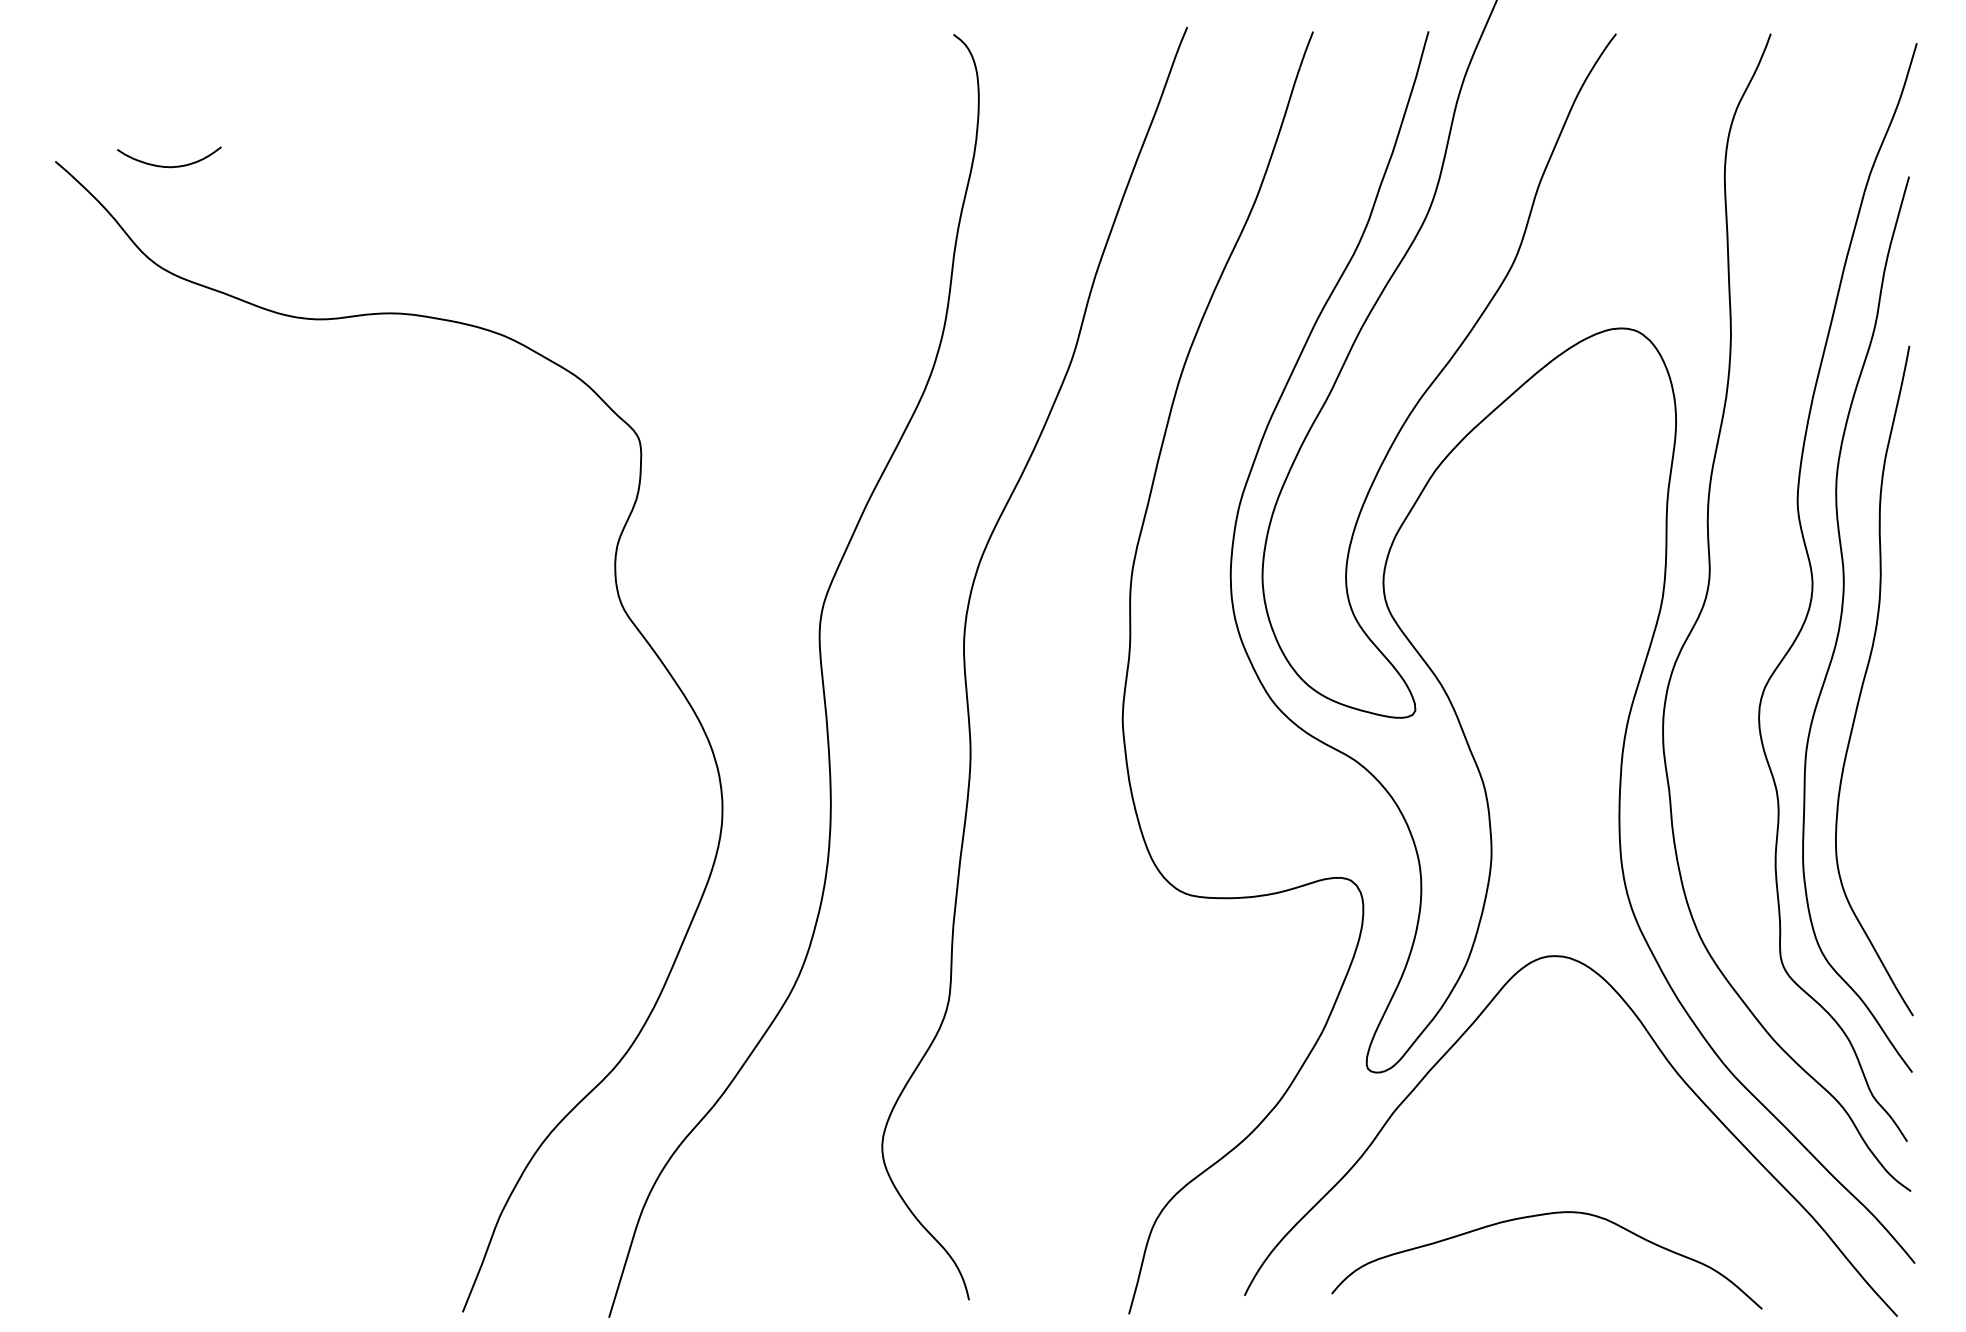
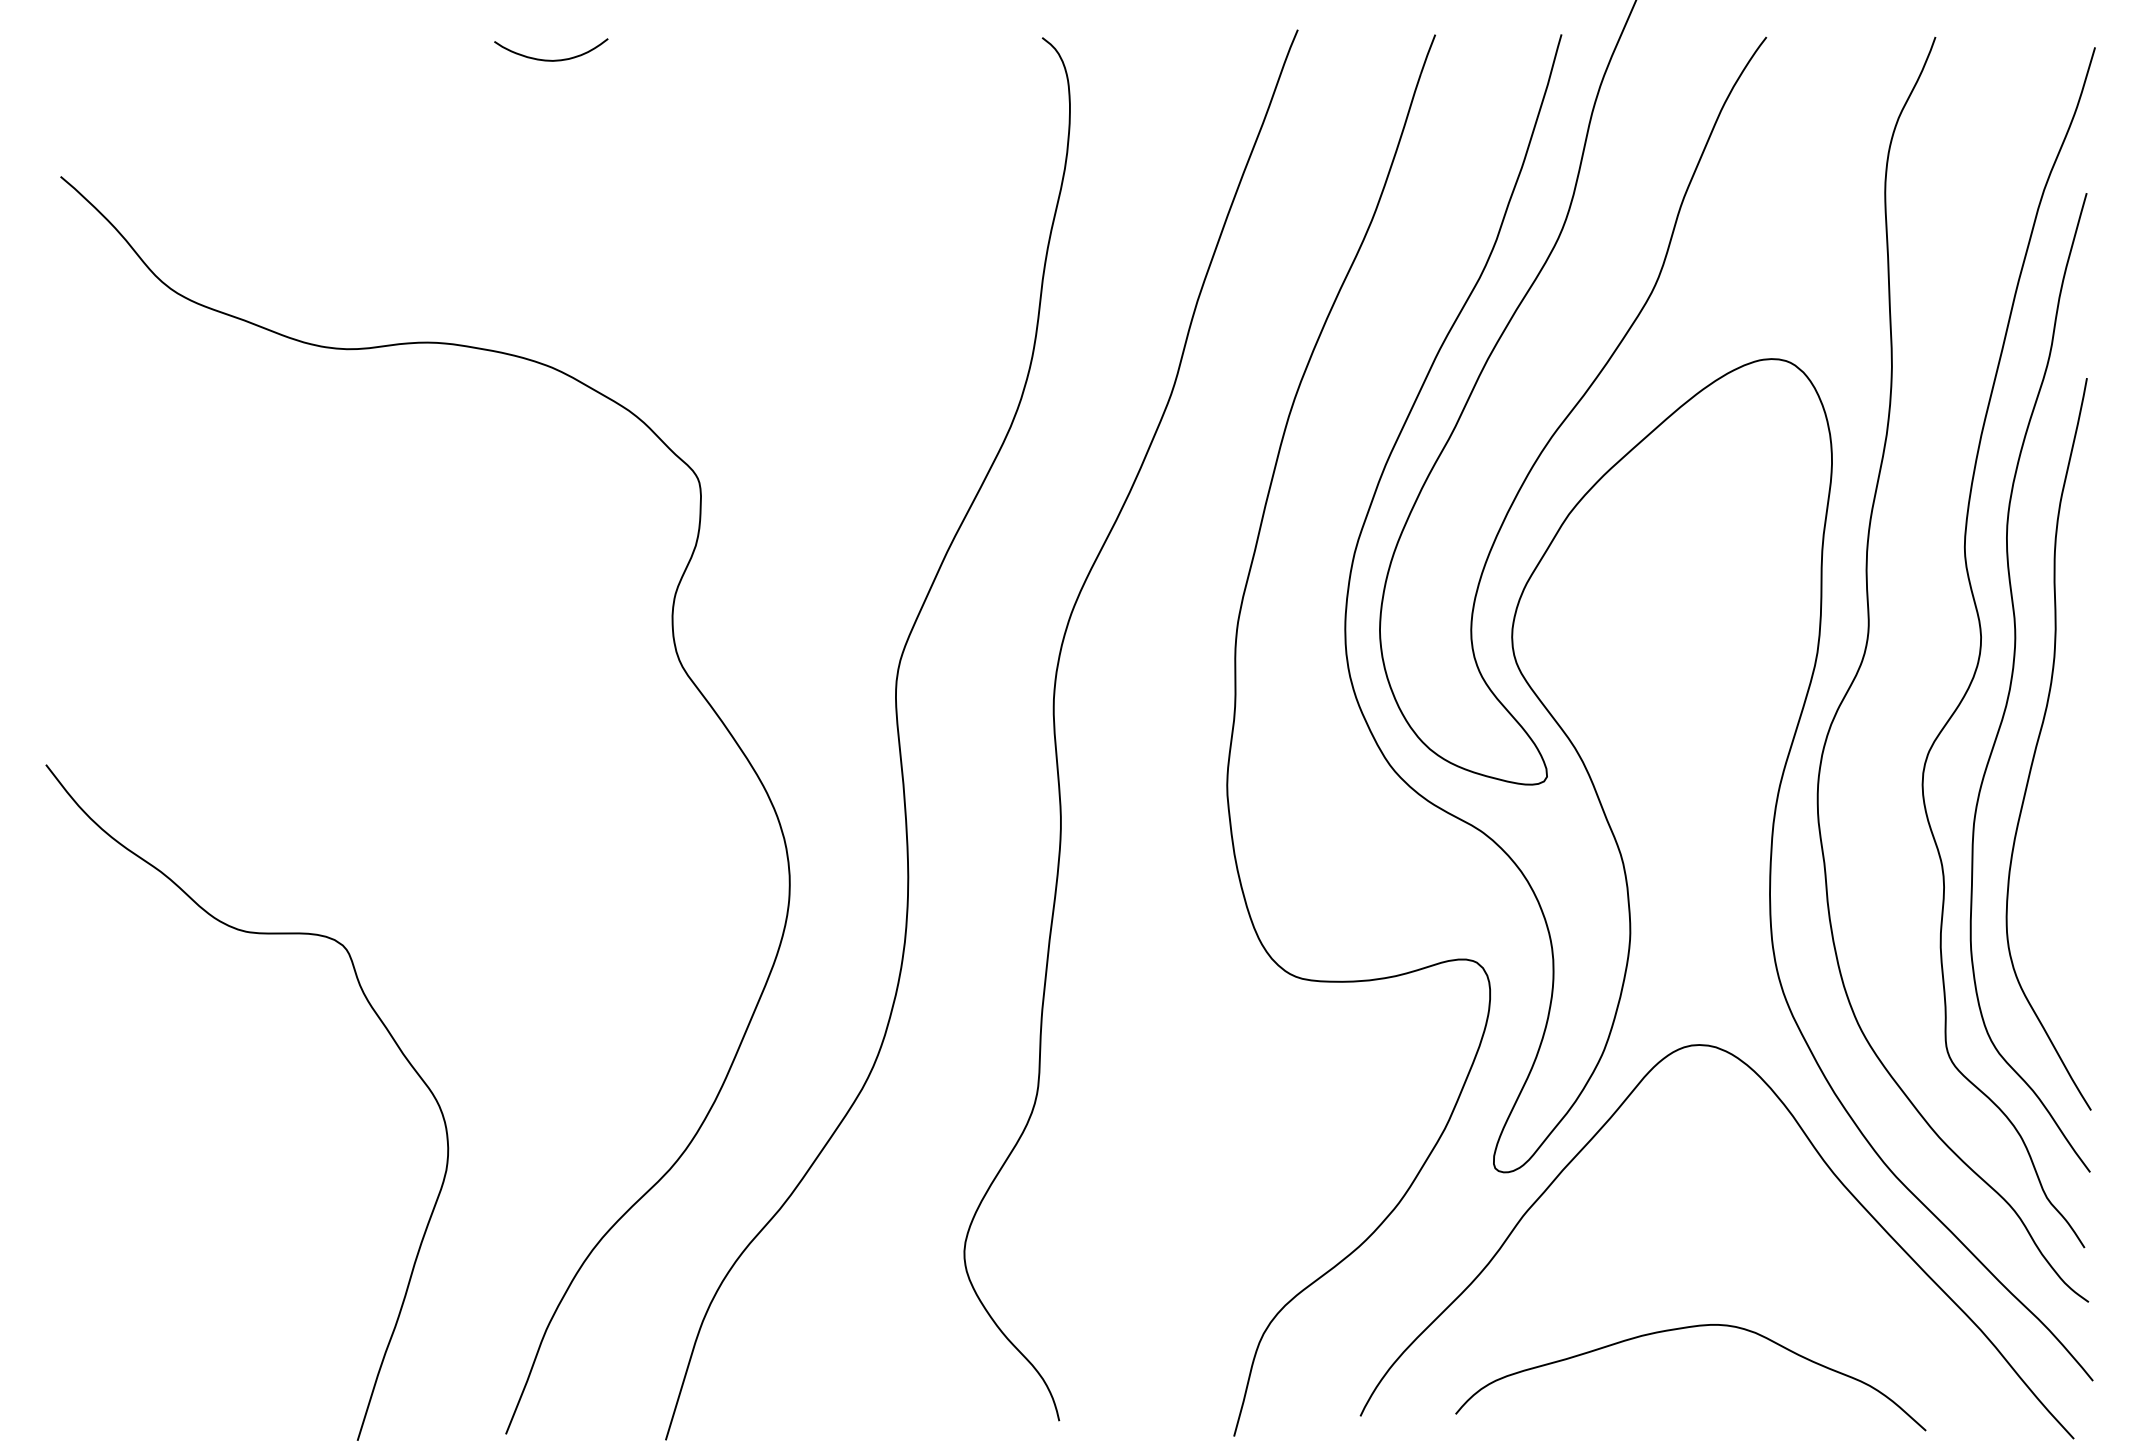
curve: (168, 165) -> (550, 59), moved
curve: (345, 930) -> (377, 1017), added

